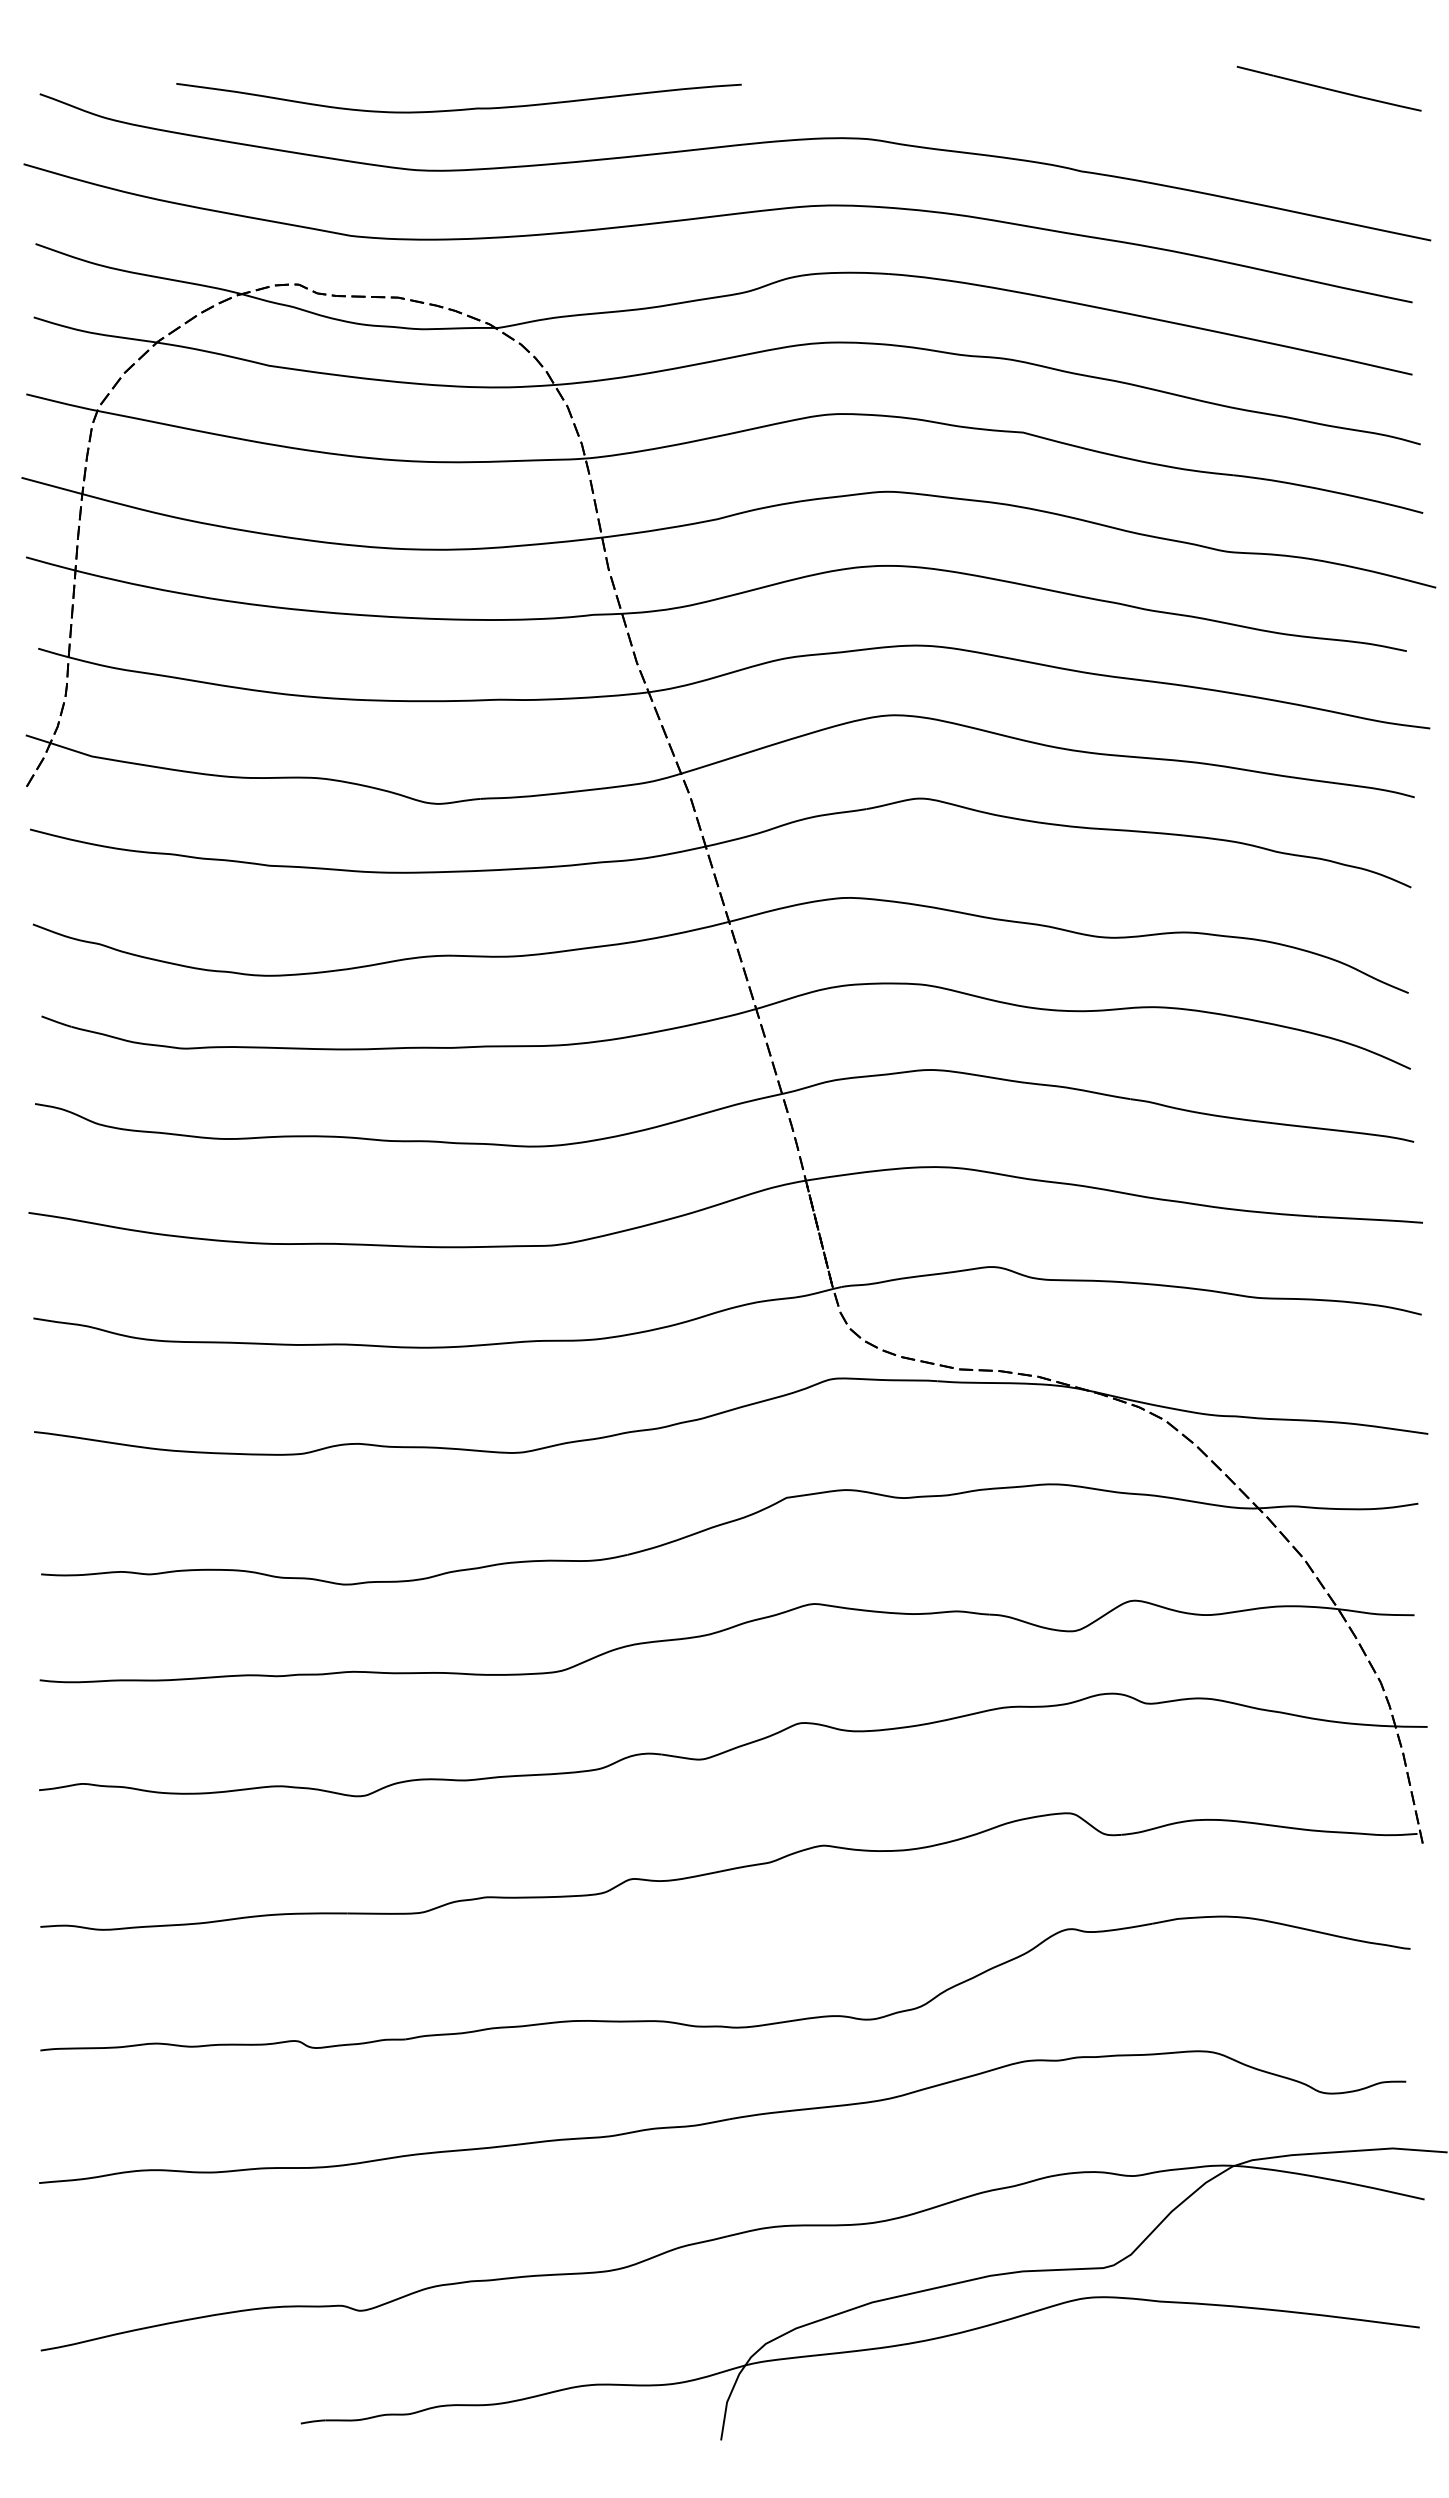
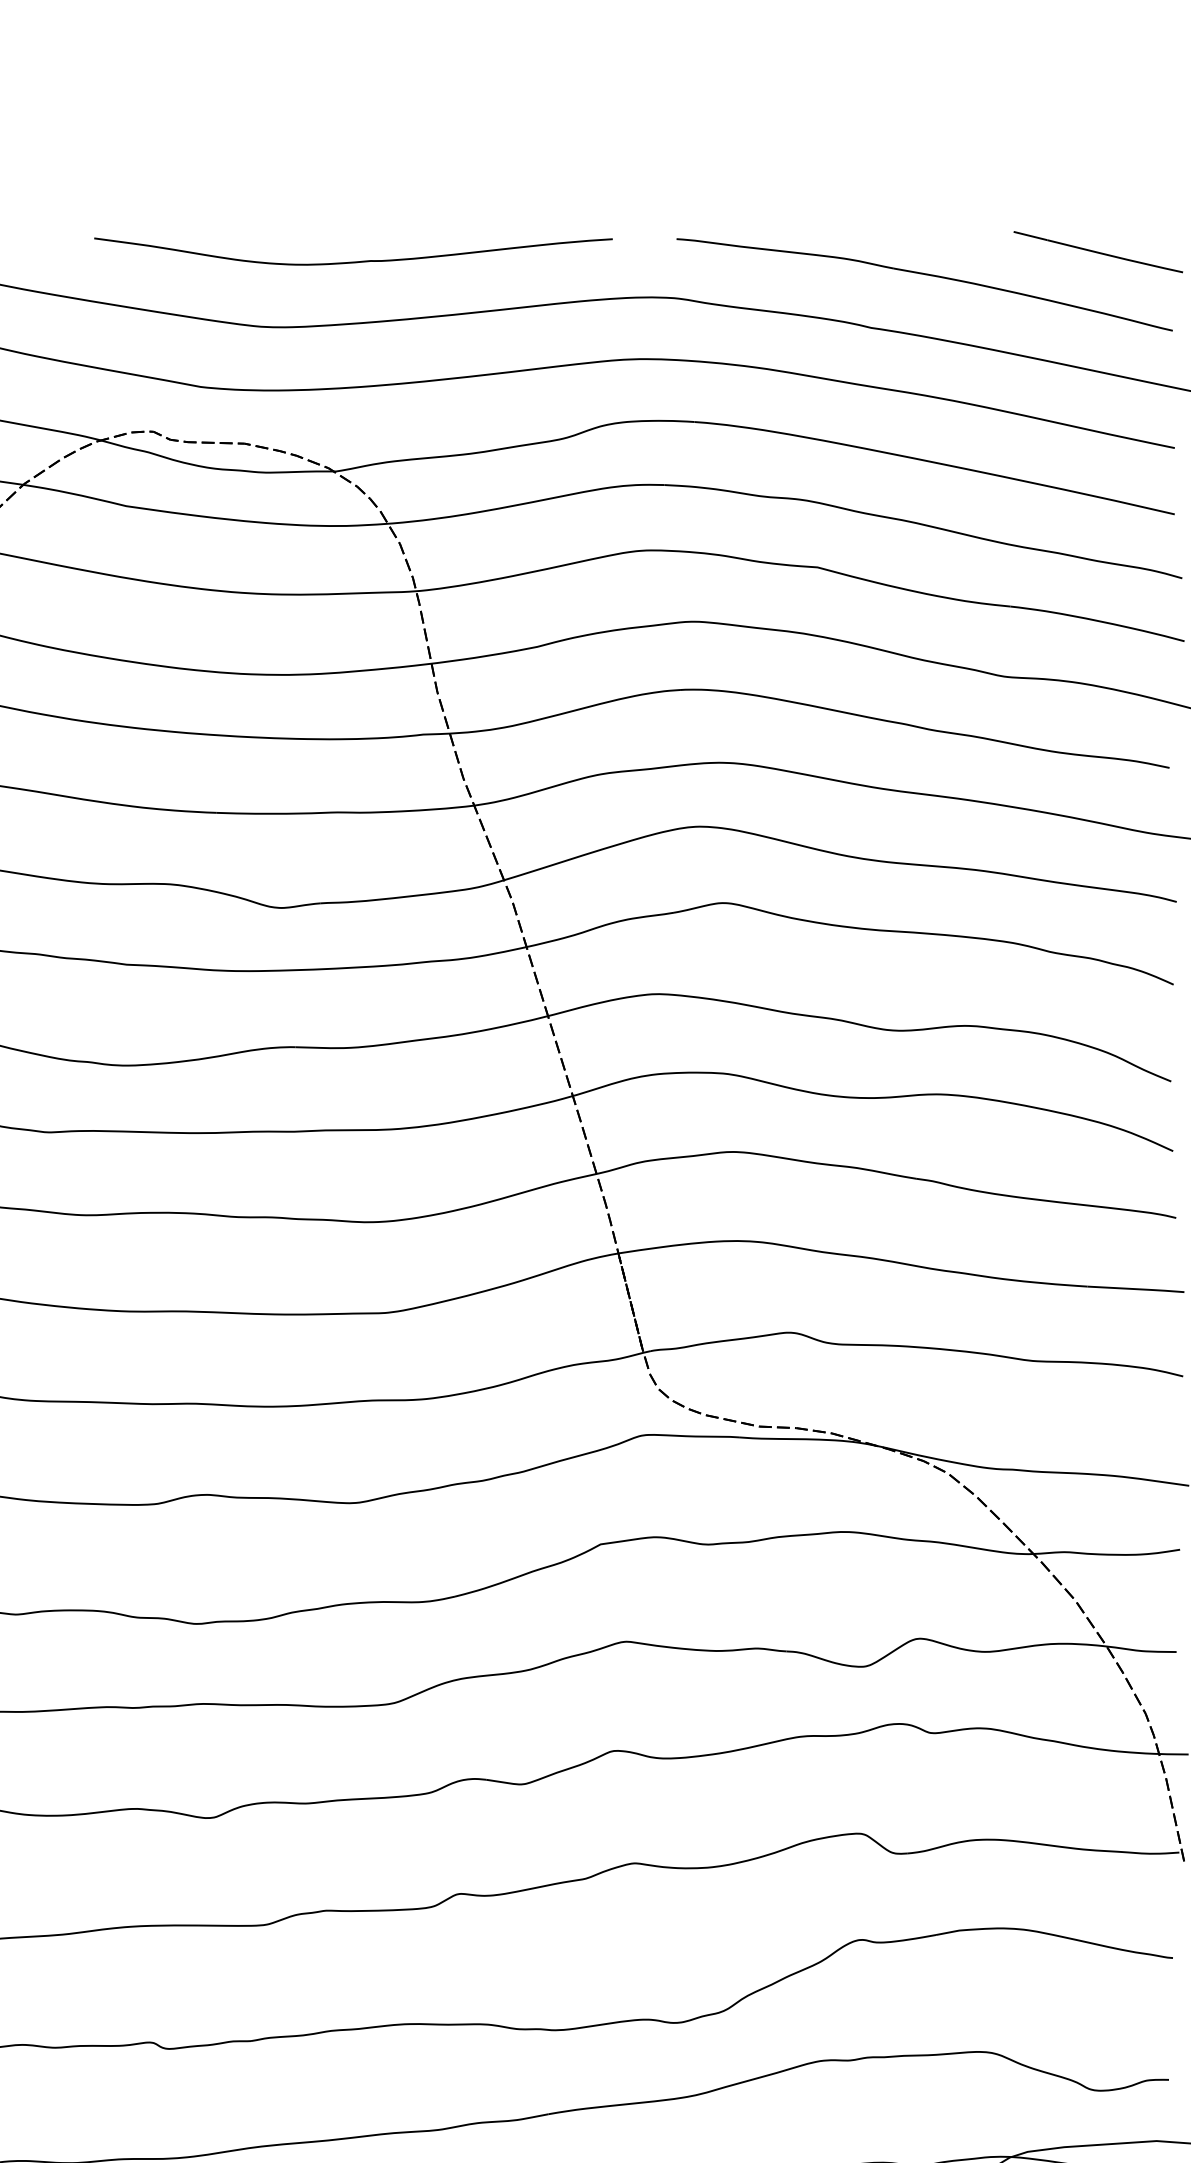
curve: (462, 108) -> (356, 261), moved
part: (1142, 114) -> (927, 275), added

